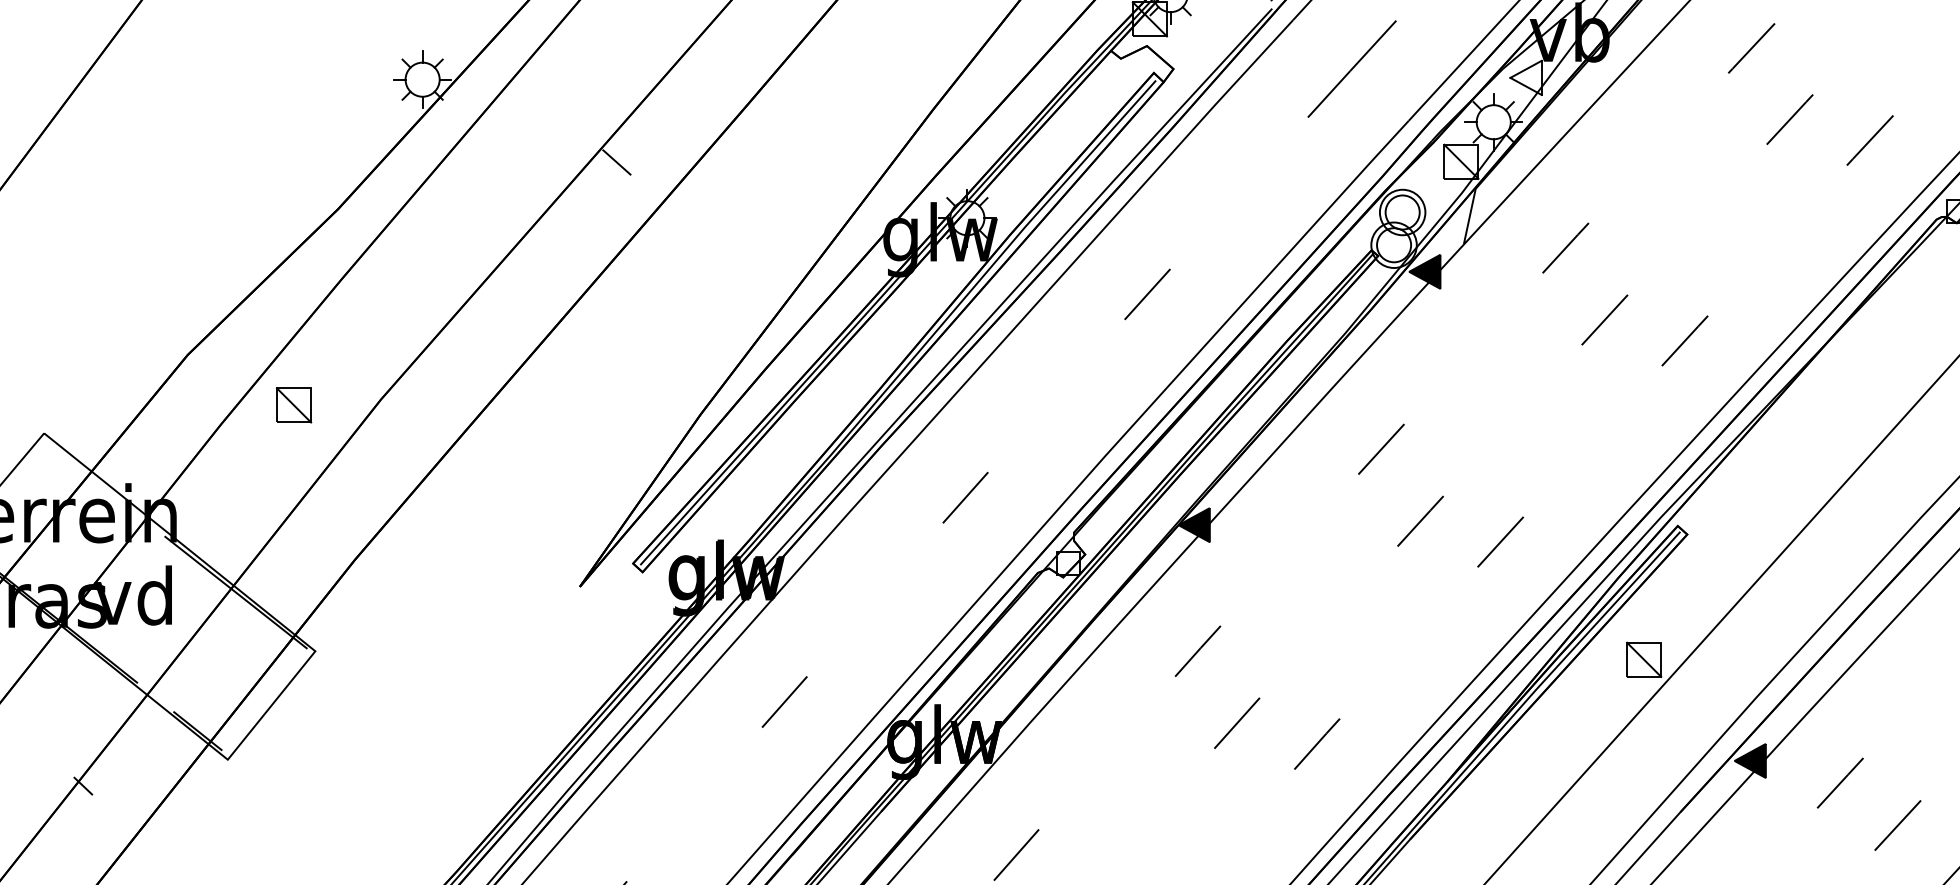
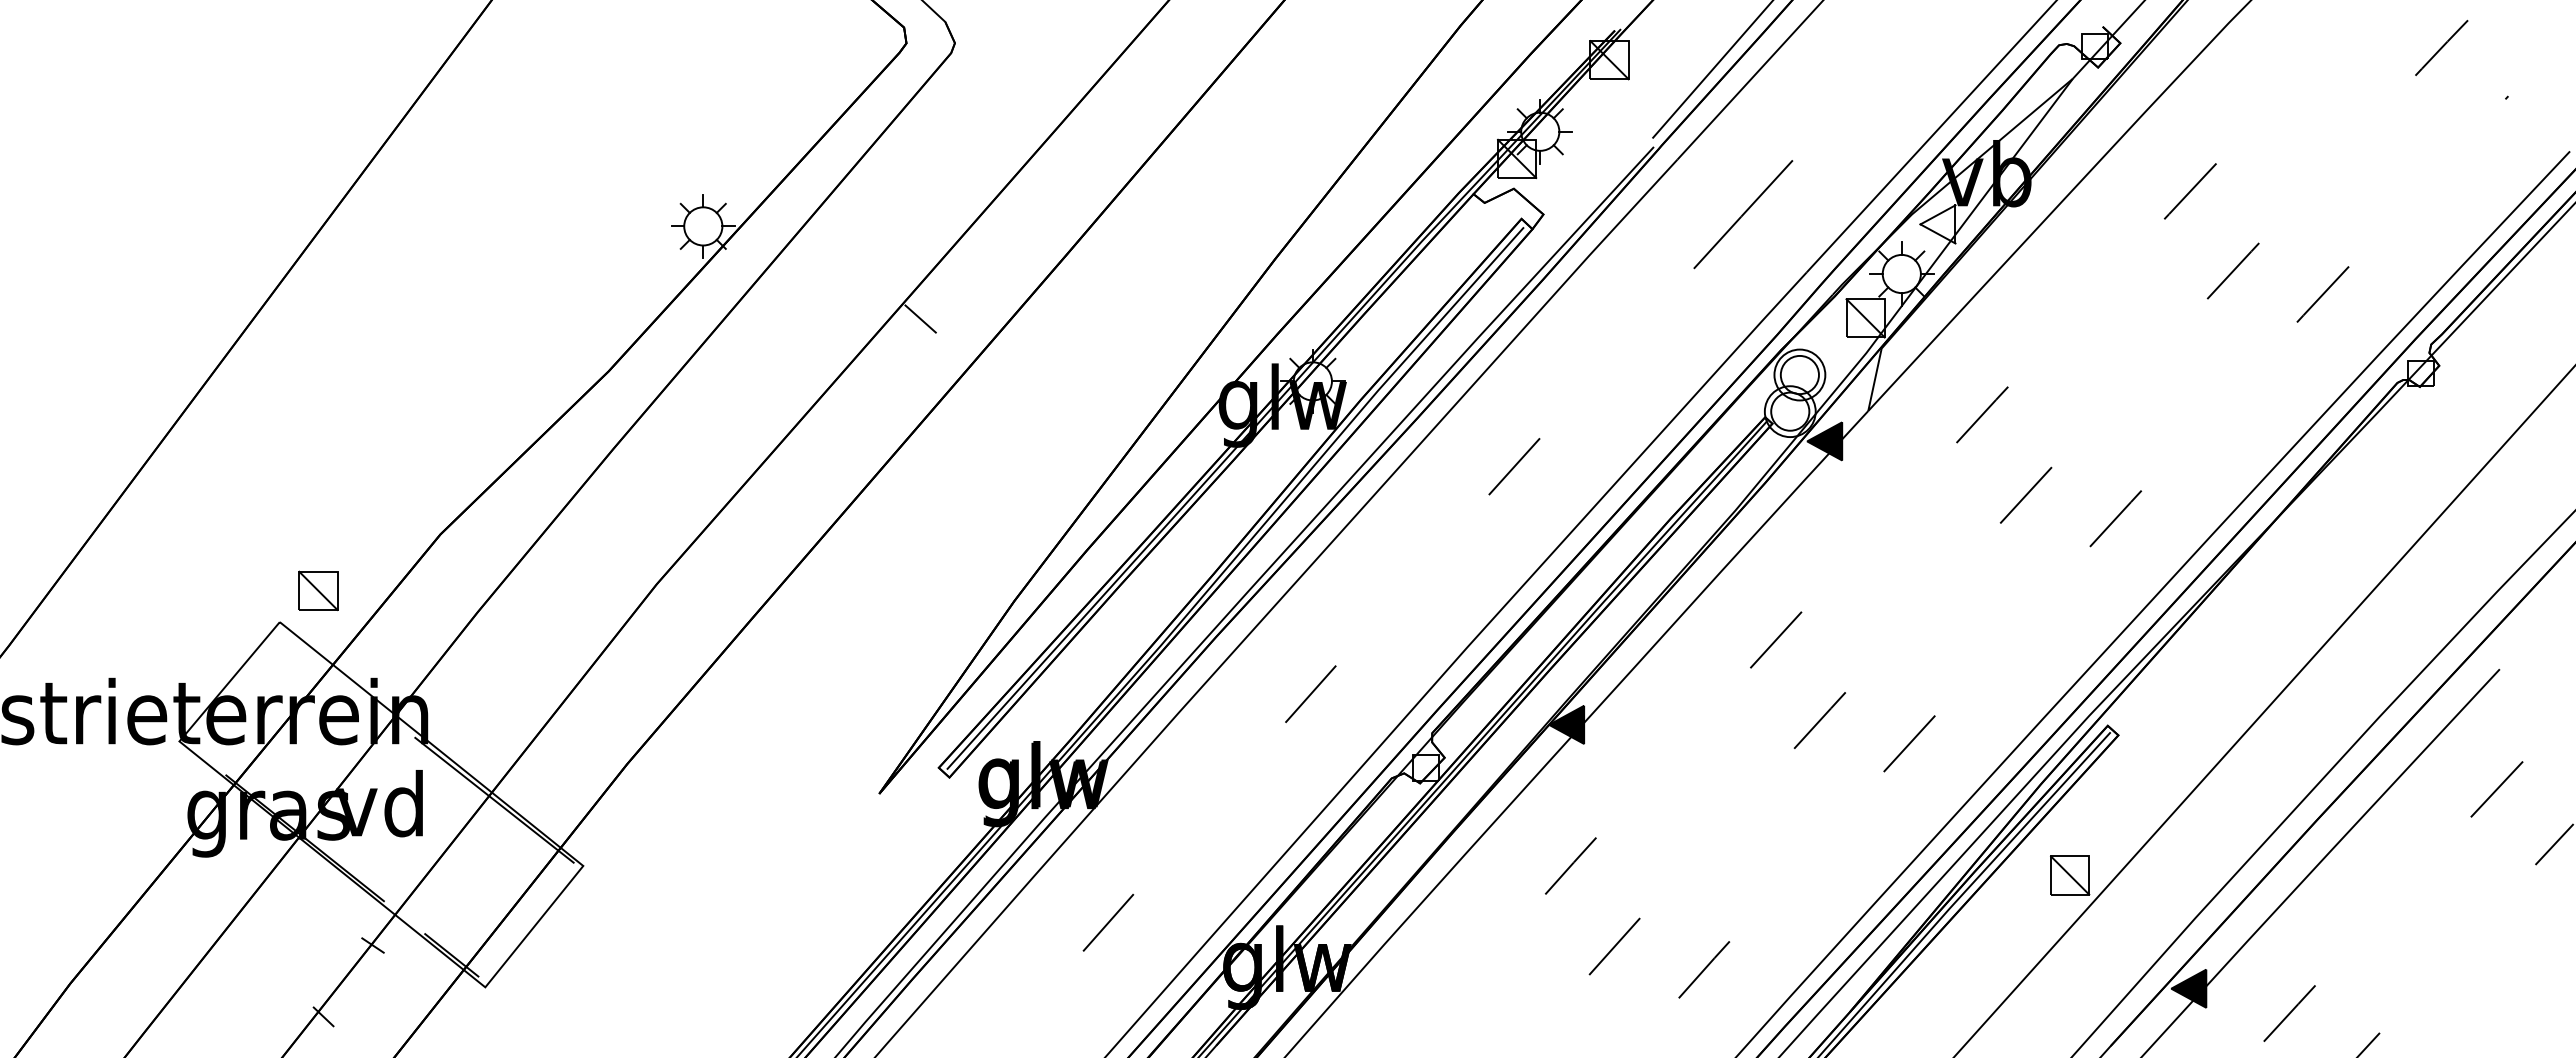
part: (294, 405) -> (318, 590), moved
line: (126, 722) -> (372, 945), added

